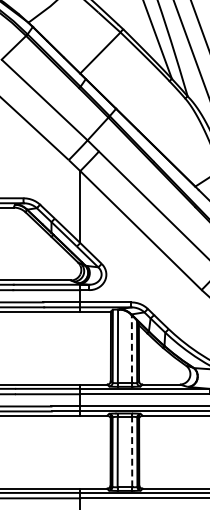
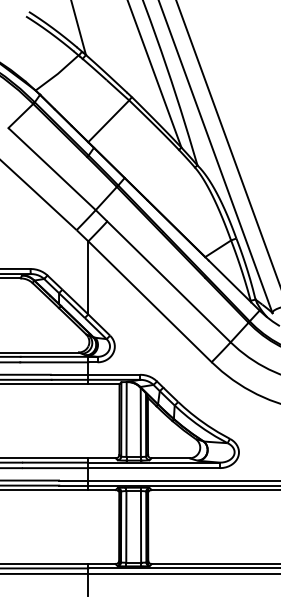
line: (131, 349) -> (140, 422), dashed -> solid
line: (132, 451) -> (141, 526), dashed -> solid

